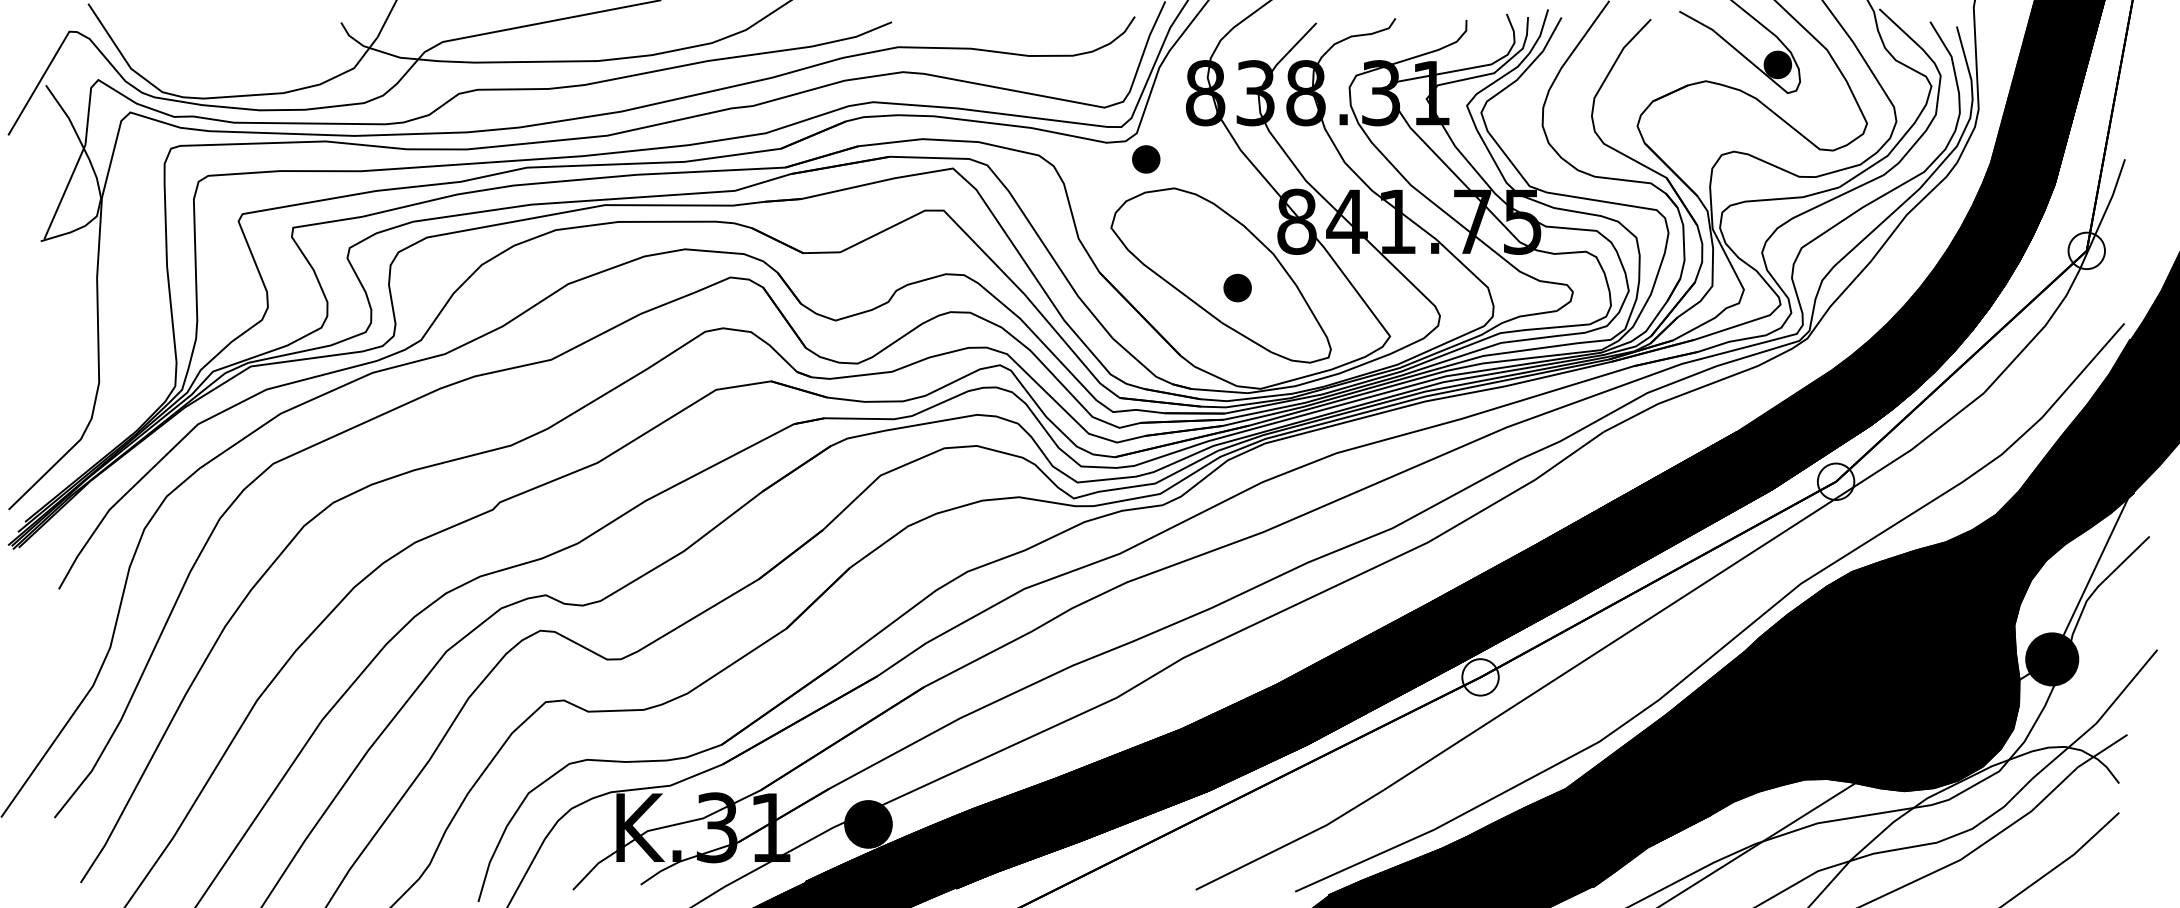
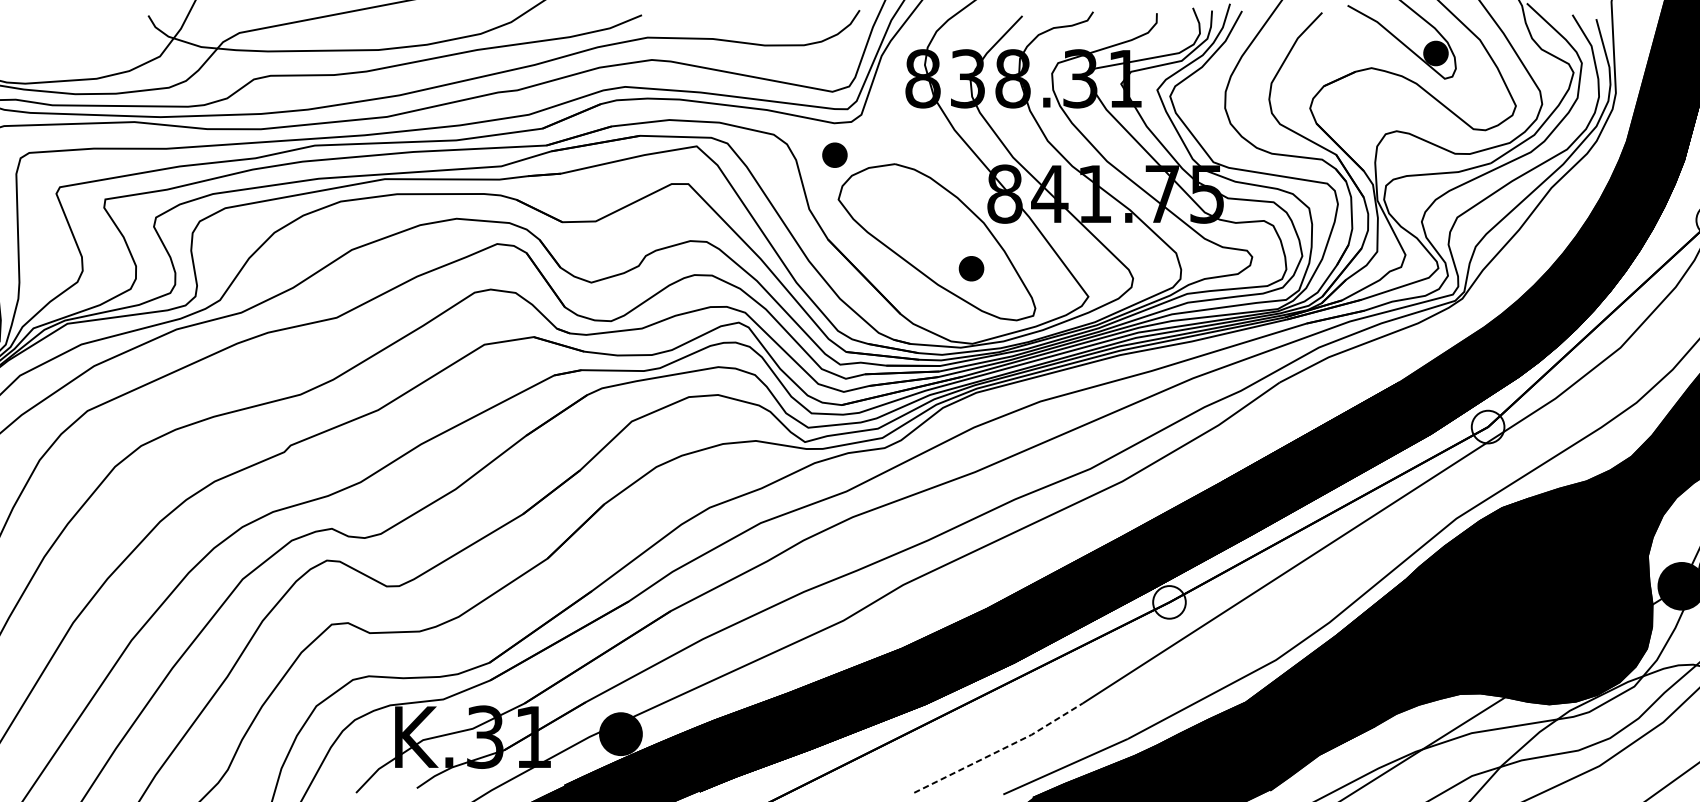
part: (1146, 159) -> (835, 155), moved
part: (1237, 287) -> (971, 268), moved
line: (1292, 842) -> (1000, 750), solid -> dashed

